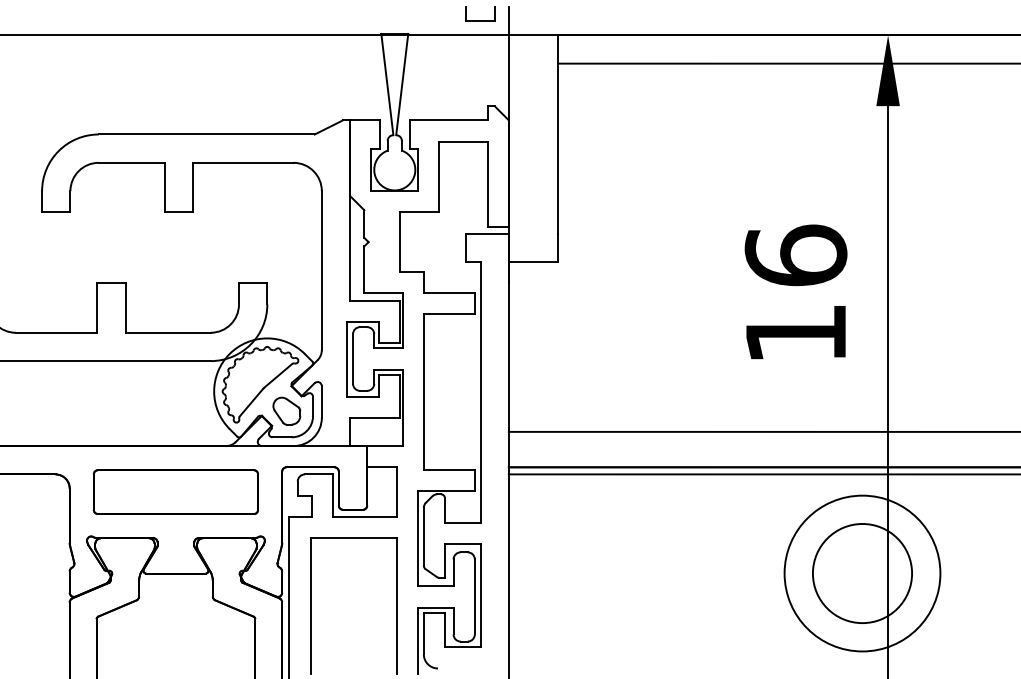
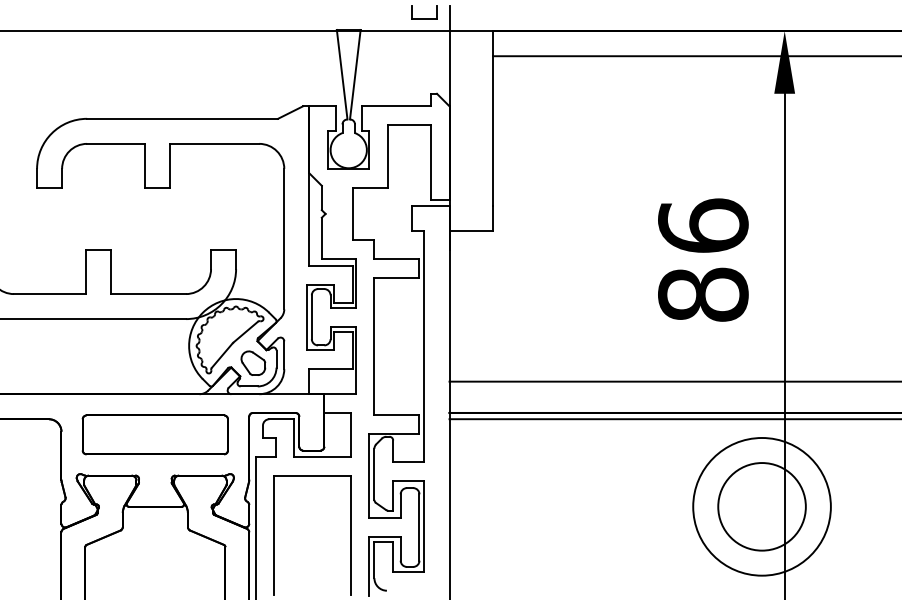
text: (795, 333) -> (702, 294), 16 -> 86

